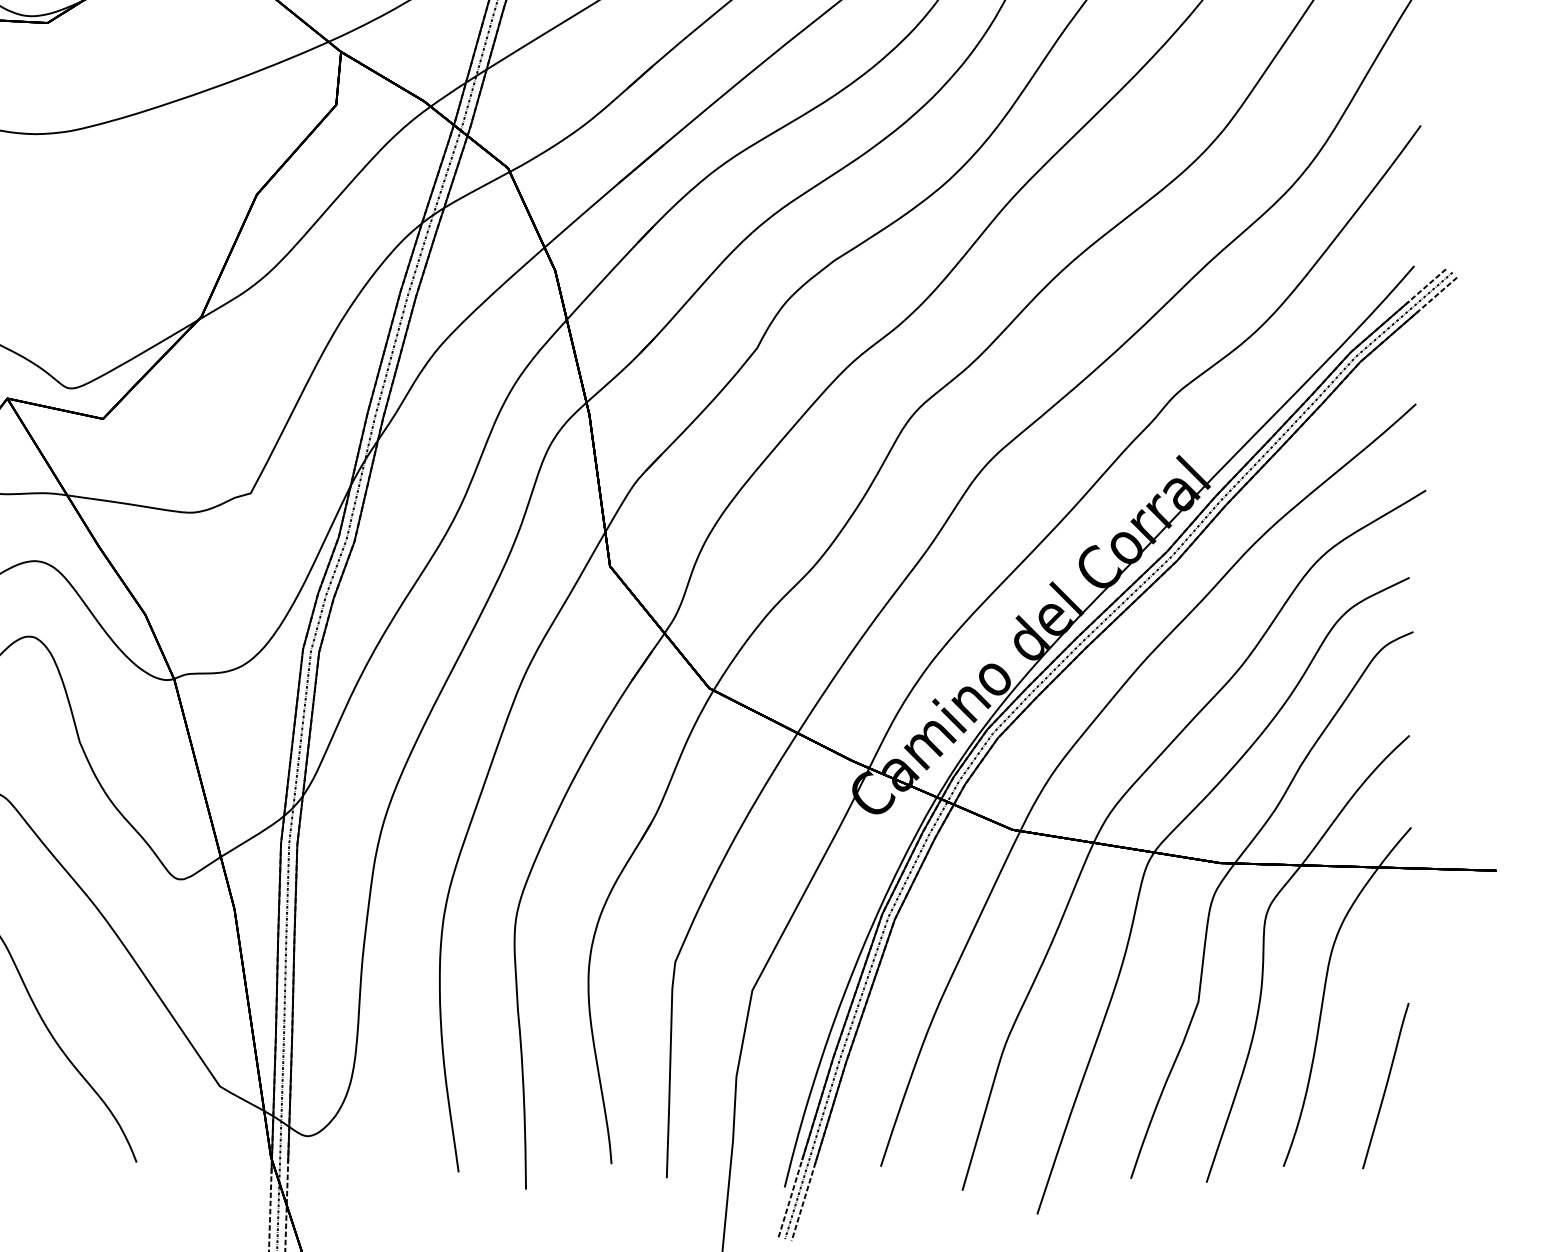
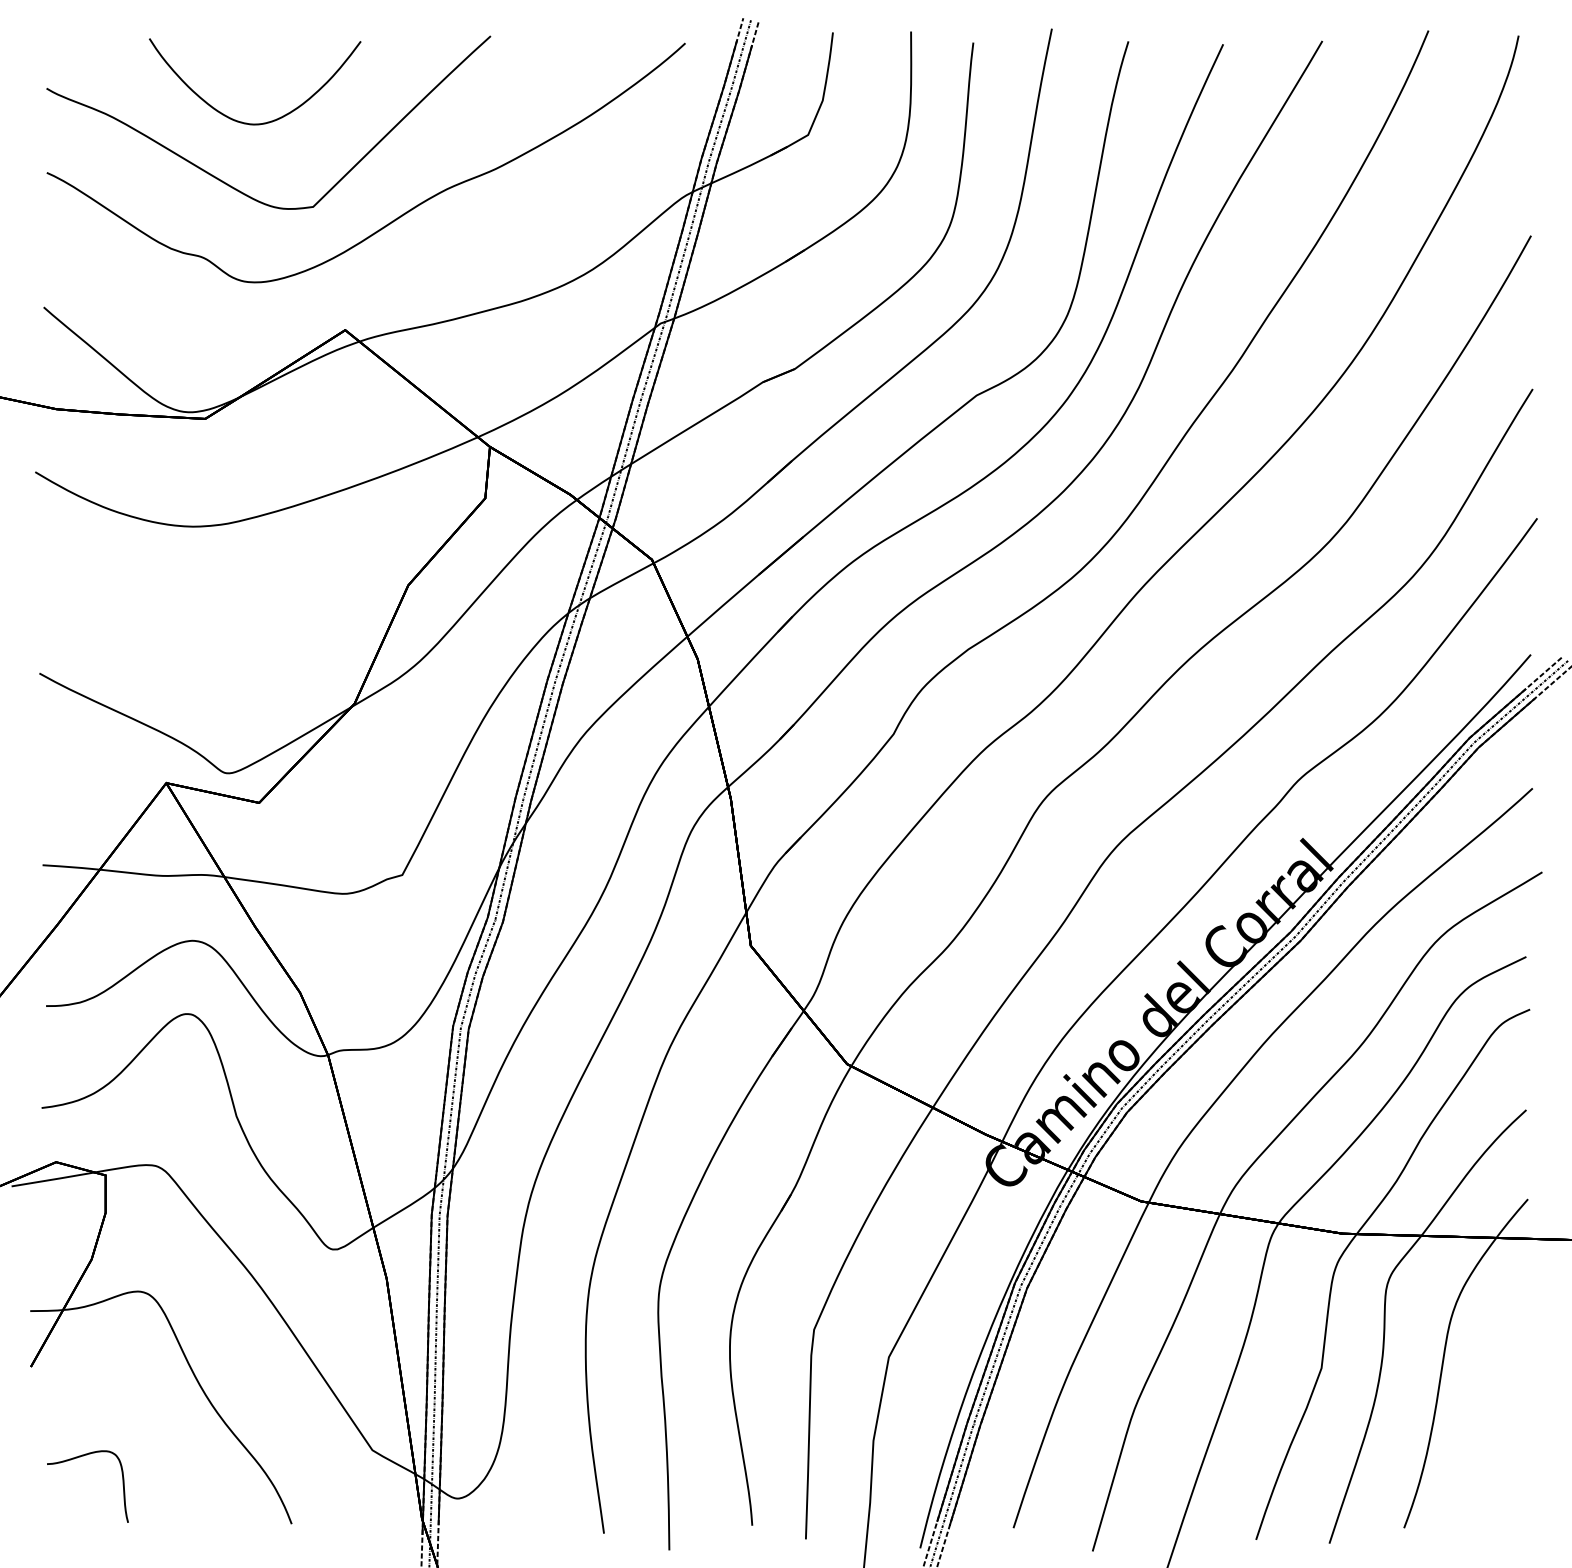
line: (1386, 1085) -> (1503, 1449), removed

